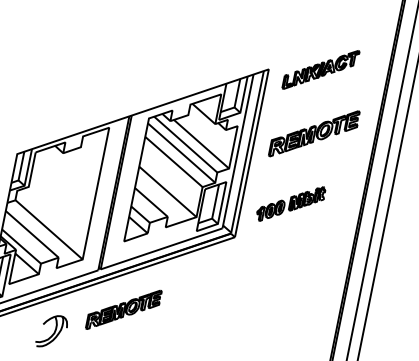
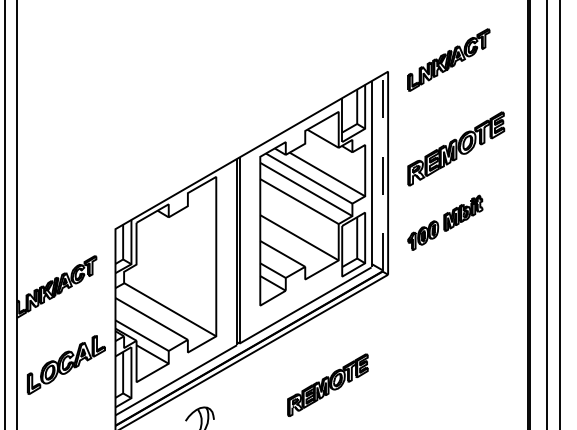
part: (314, 133) -> (456, 148), moved
line: (247, 151) -> (382, 172), solid -> dashed
part: (123, 309) -> (327, 384), moved

